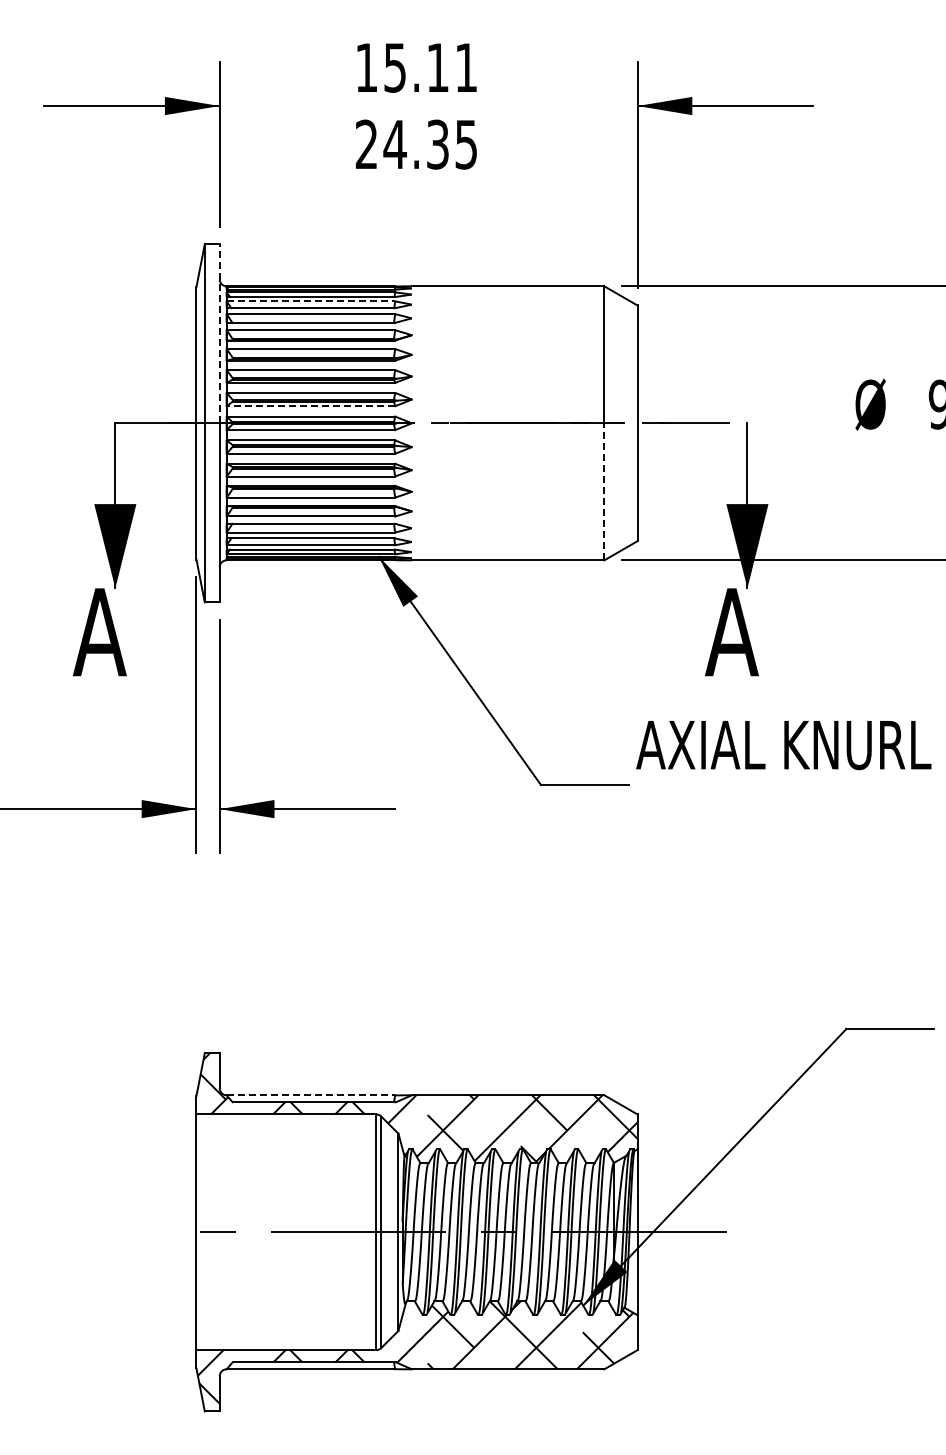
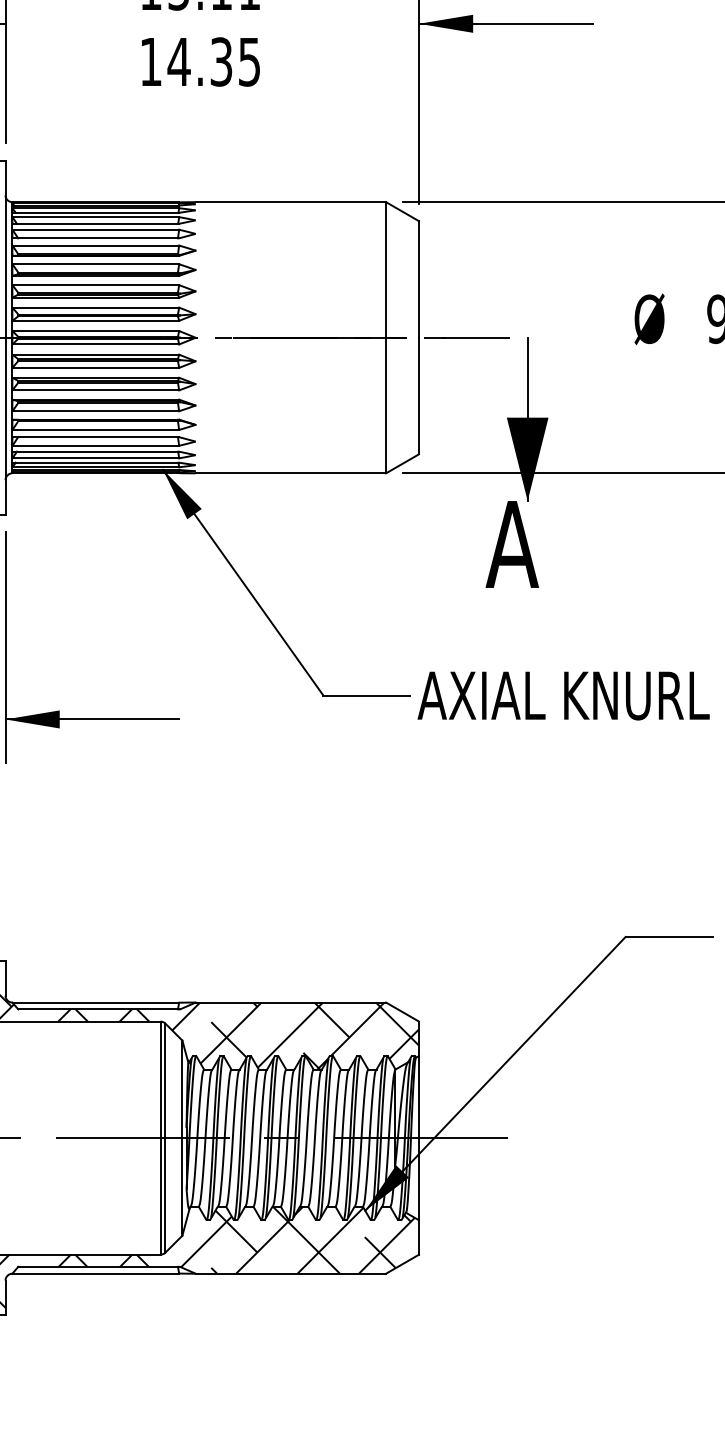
text: (365, 143) -> (149, 60), 24.35 -> 14.35
line: (311, 301) -> (96, 217), dashed -> solid
line: (219, 333) -> (5, 248), dashed -> solid
line: (310, 406) -> (95, 321), dashed -> solid
line: (604, 491) -> (386, 405), dashed -> solid
text: (783, 745) -> (563, 696), moved
line: (311, 1095) -> (96, 1002), dashed -> solid

